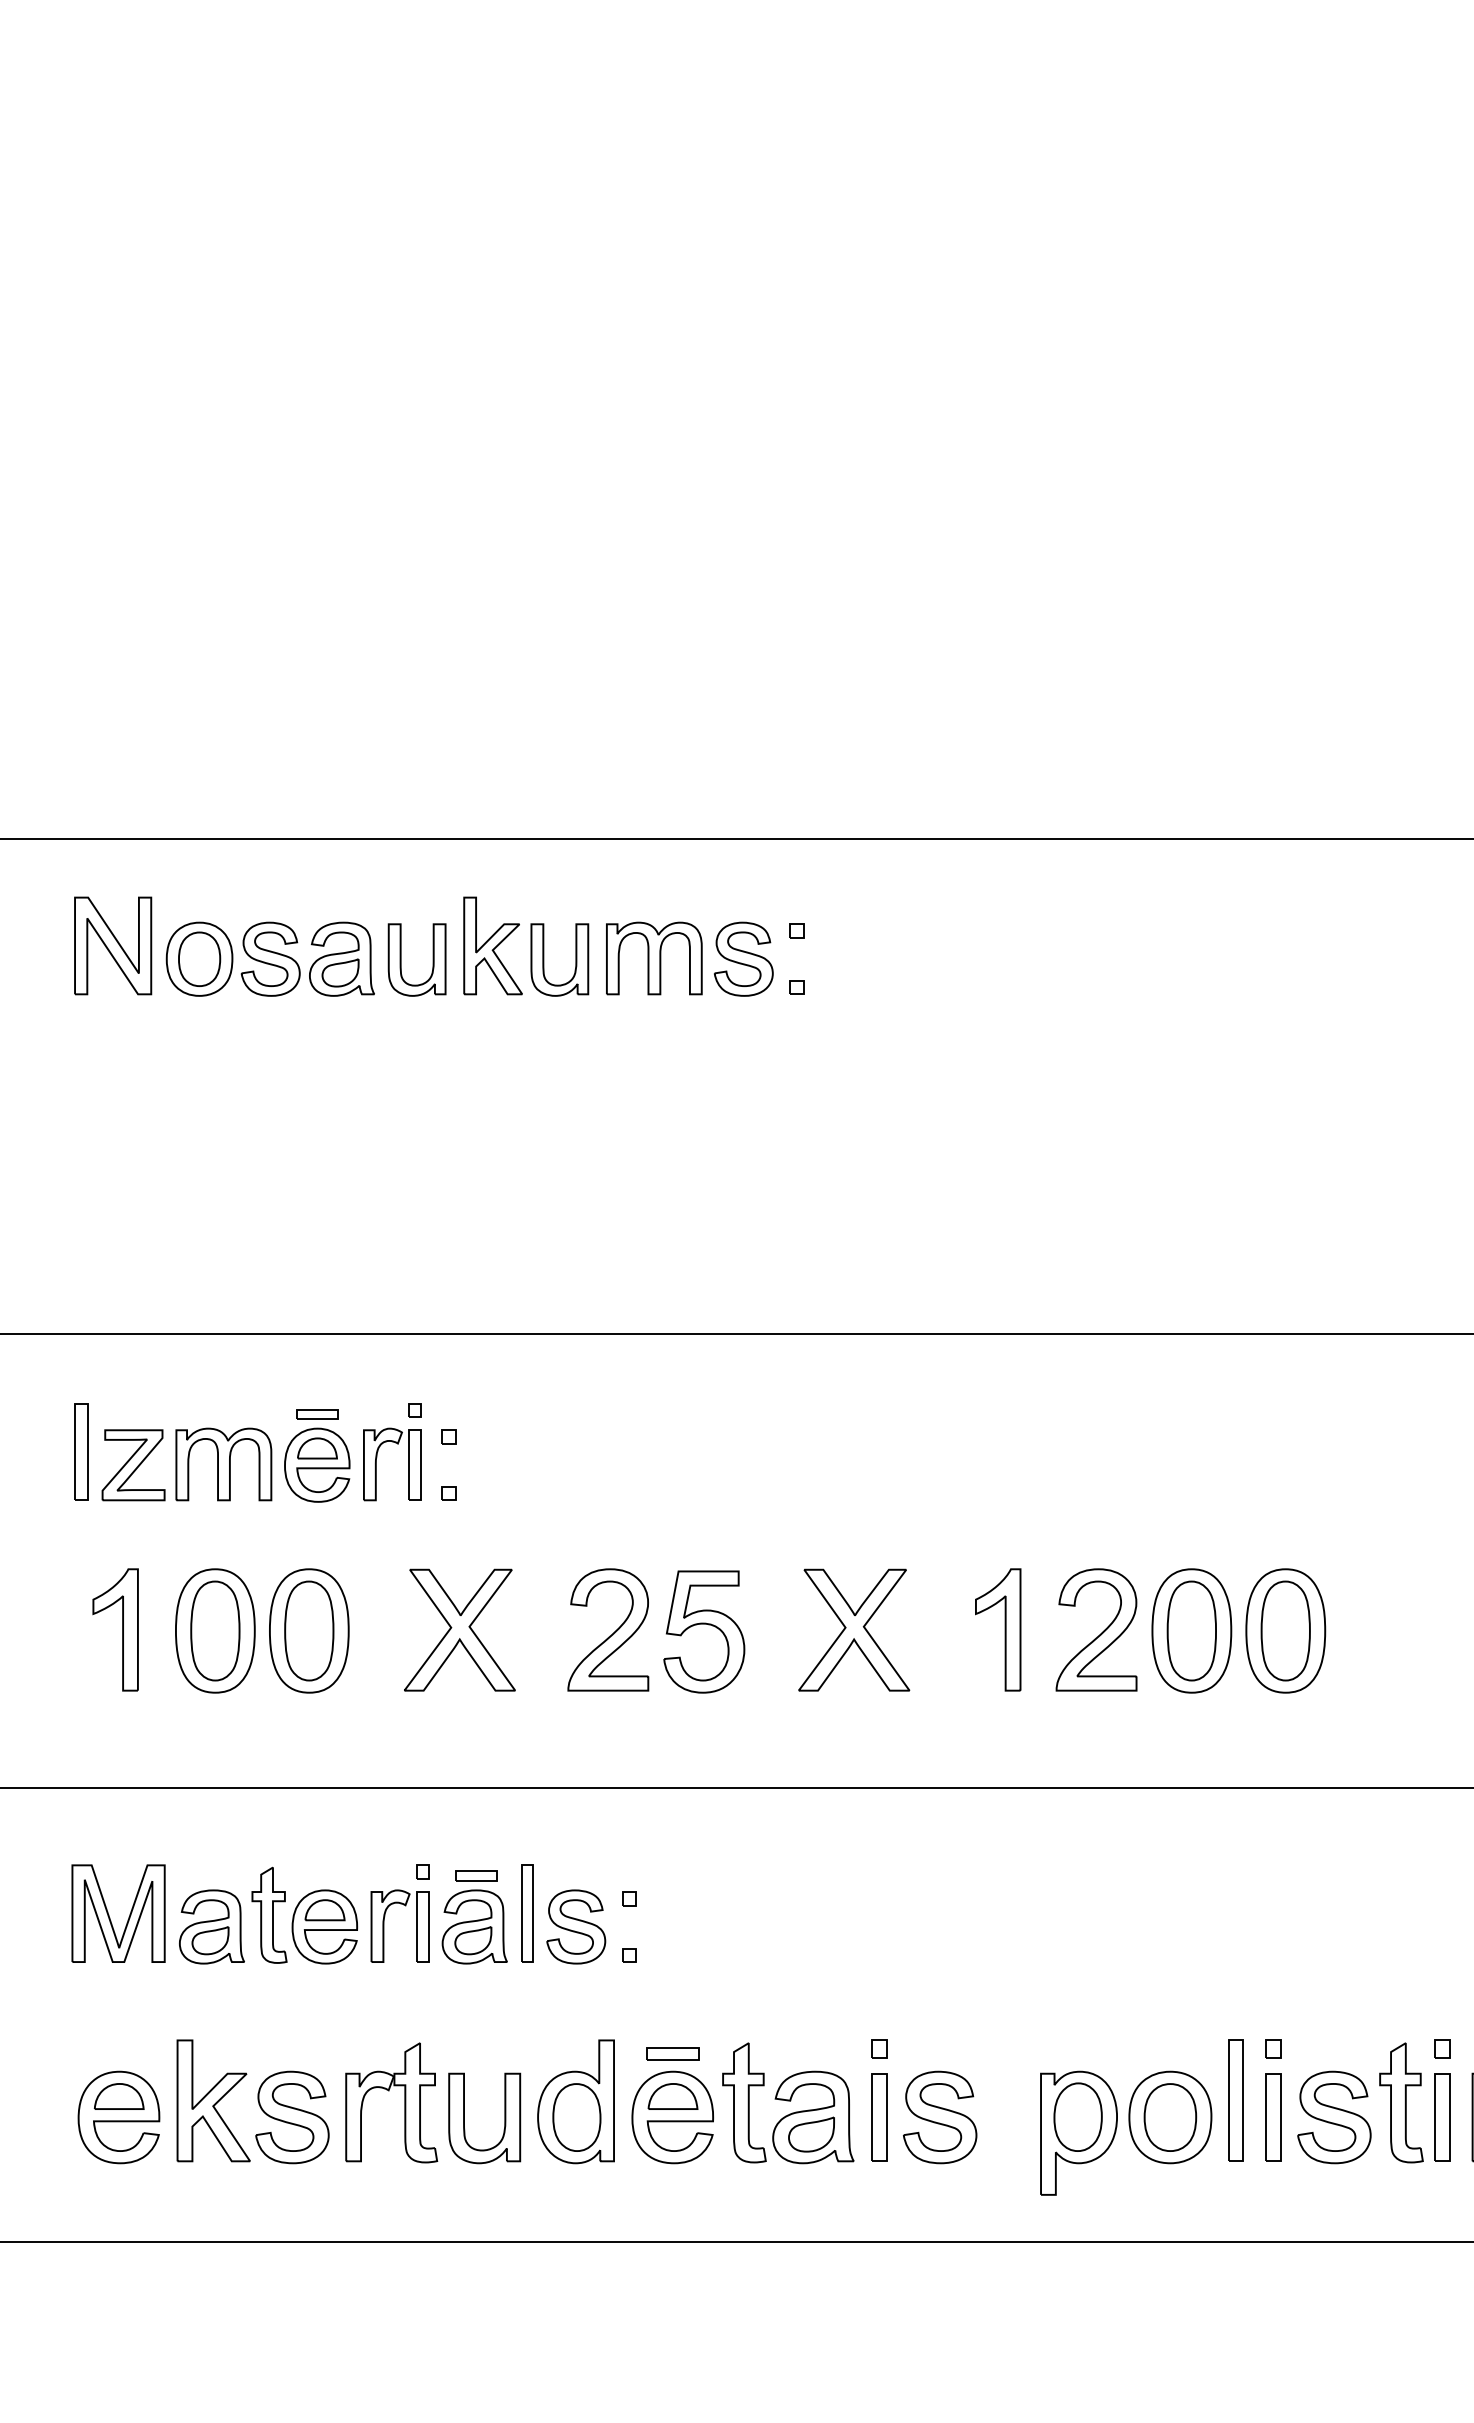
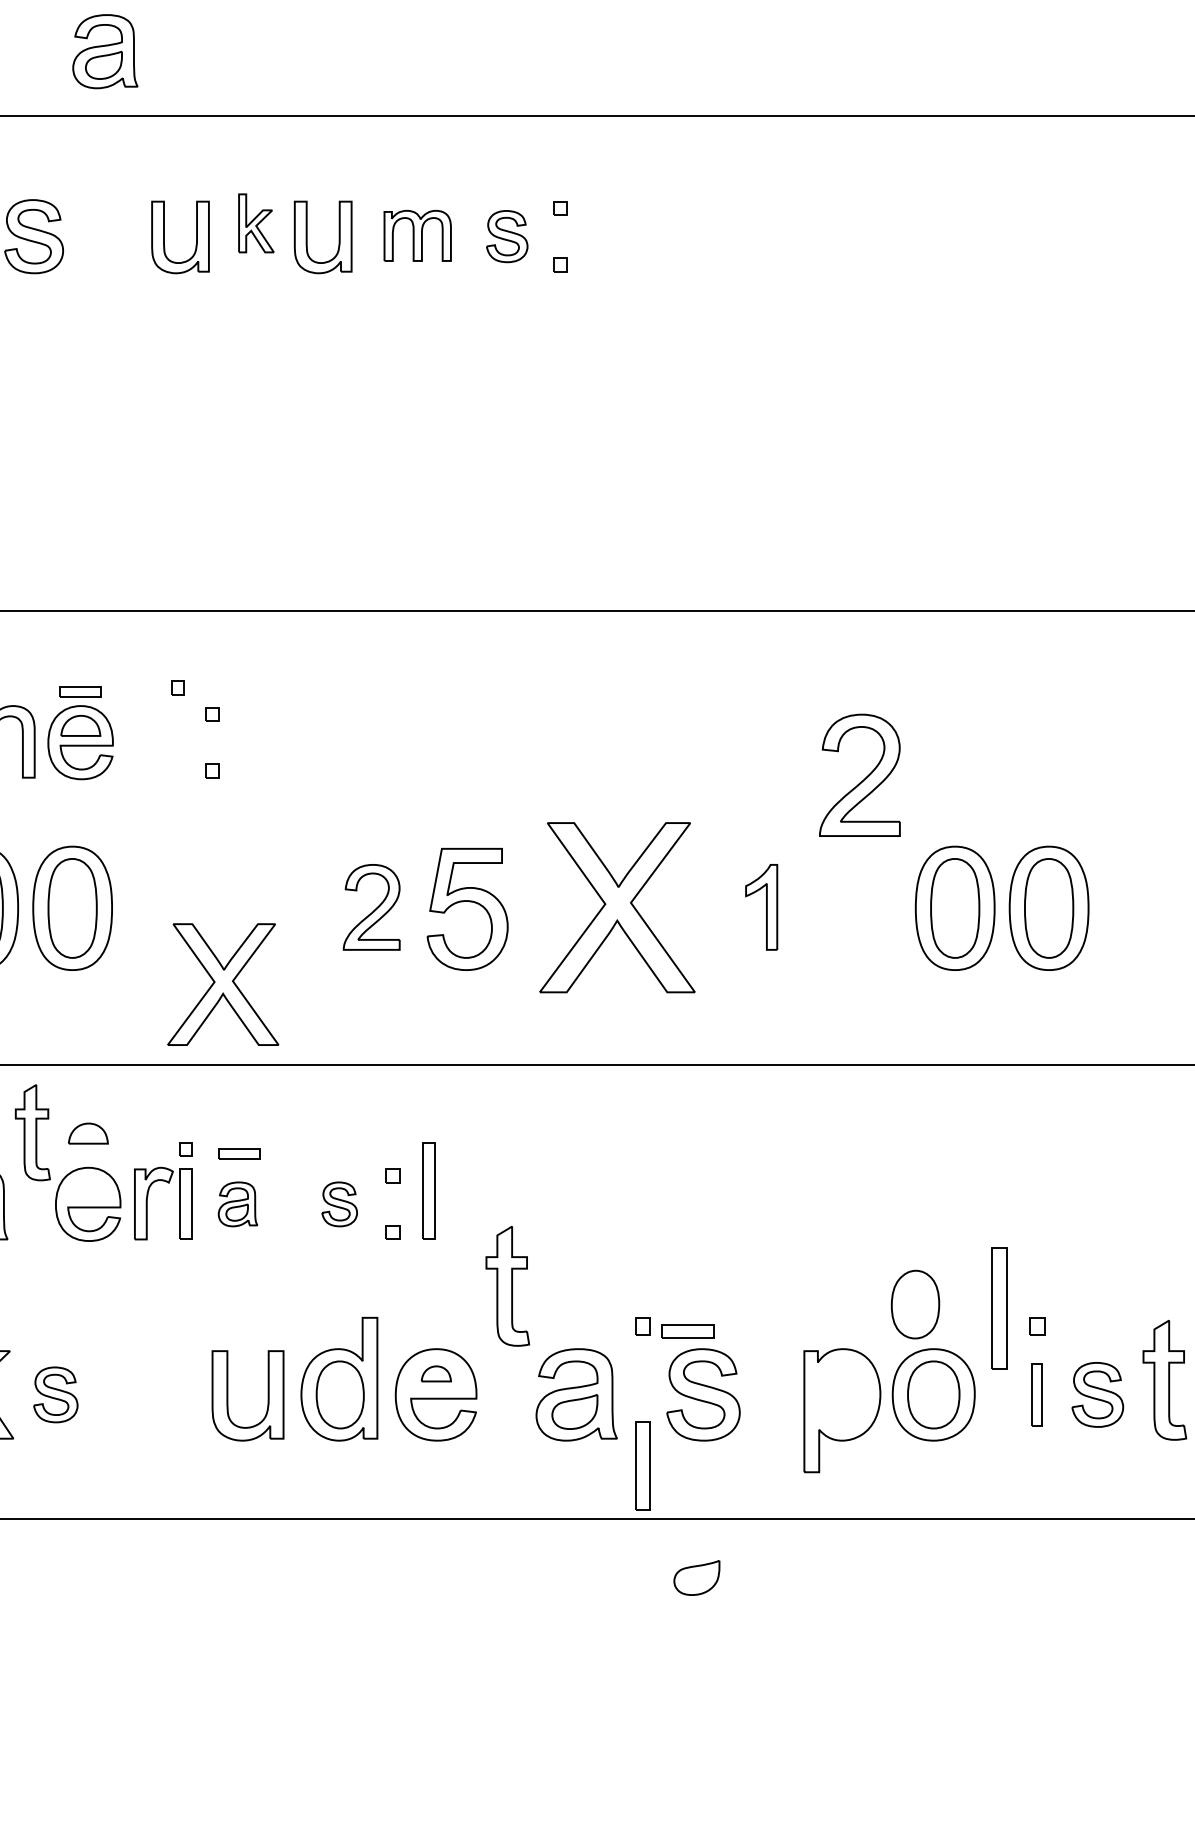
part: (492, 945) -> (255, 222), size x0.6
part: (341, 958) -> (104, 50), moved
part: (654, 958) -> (417, 235), size x0.7
part: (743, 958) -> (506, 235), size x0.7
part: (376, 1464) -> (139, 741), removed
part: (459, 1629) -> (222, 983), moved
part: (608, 1629) -> (371, 906), size x0.7
part: (854, 1629) -> (617, 906), size x1.4
part: (998, 1629) -> (761, 906), size x0.7
part: (1096, 1629) -> (859, 774), moved
part: (324, 1910) -> (87, 1133), moved
part: (527, 1913) -> (428, 1190), moved
part: (269, 1914) -> (32, 1131), moved
part: (474, 1926) -> (237, 1203), size x0.6
part: (576, 1926) -> (339, 1203), size x0.6
part: (672, 2053) -> (687, 1330), moved
part: (389, 2091) -> (152, 1368), removed
part: (672, 2096) -> (435, 1373), size x0.6
part: (1235, 2100) -> (998, 1307), moved
part: (744, 2102) -> (507, 1285), moved
part: (1077, 2116) -> (914, 1303), moved
part: (292, 2117) -> (55, 1394), size x0.6
part: (879, 2117) -> (642, 1465), moved
part: (1273, 2117) -> (1036, 1394), size x0.7
part: (1334, 2117) -> (1097, 1394), size x0.7
part: (933, 2300) -> (696, 1577), added

